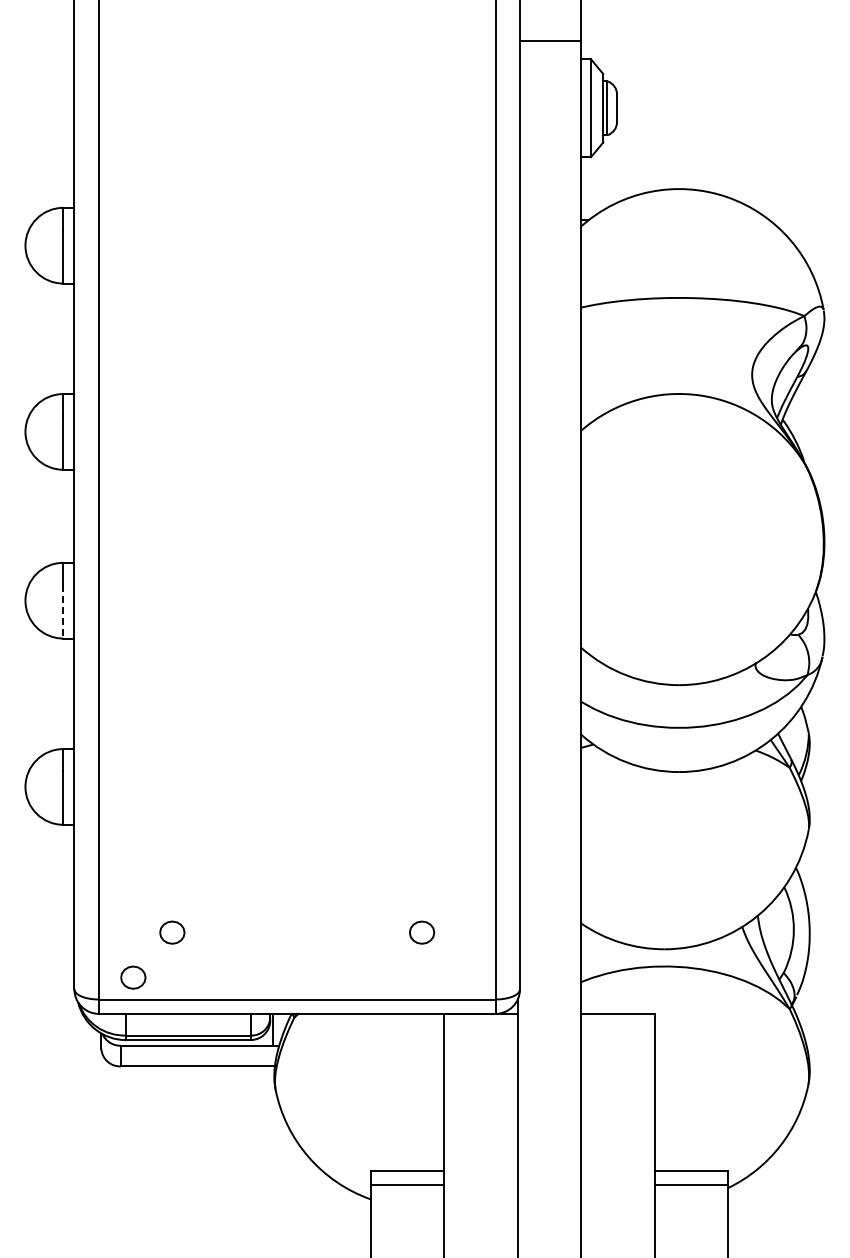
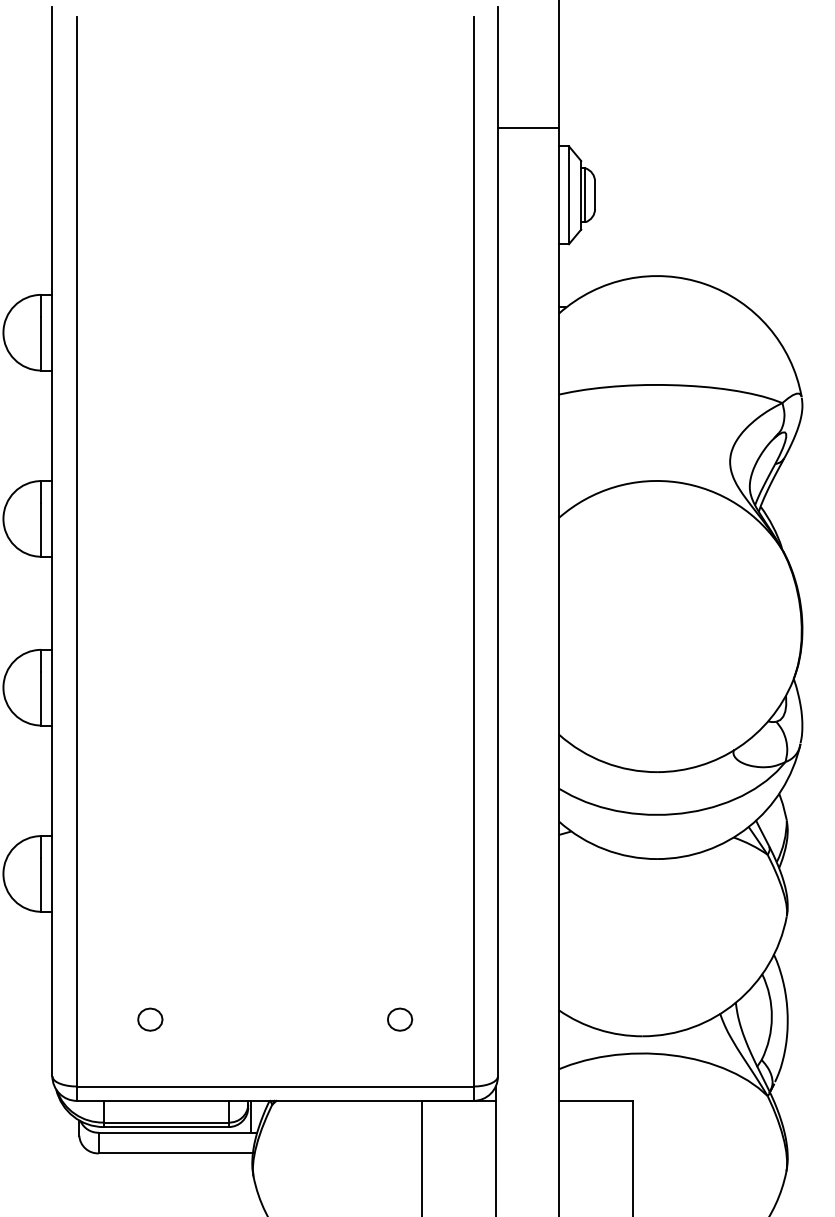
line: (63, 611) -> (41, 698), dashed -> solid
part: (133, 977) -> (111, 1064), removed

